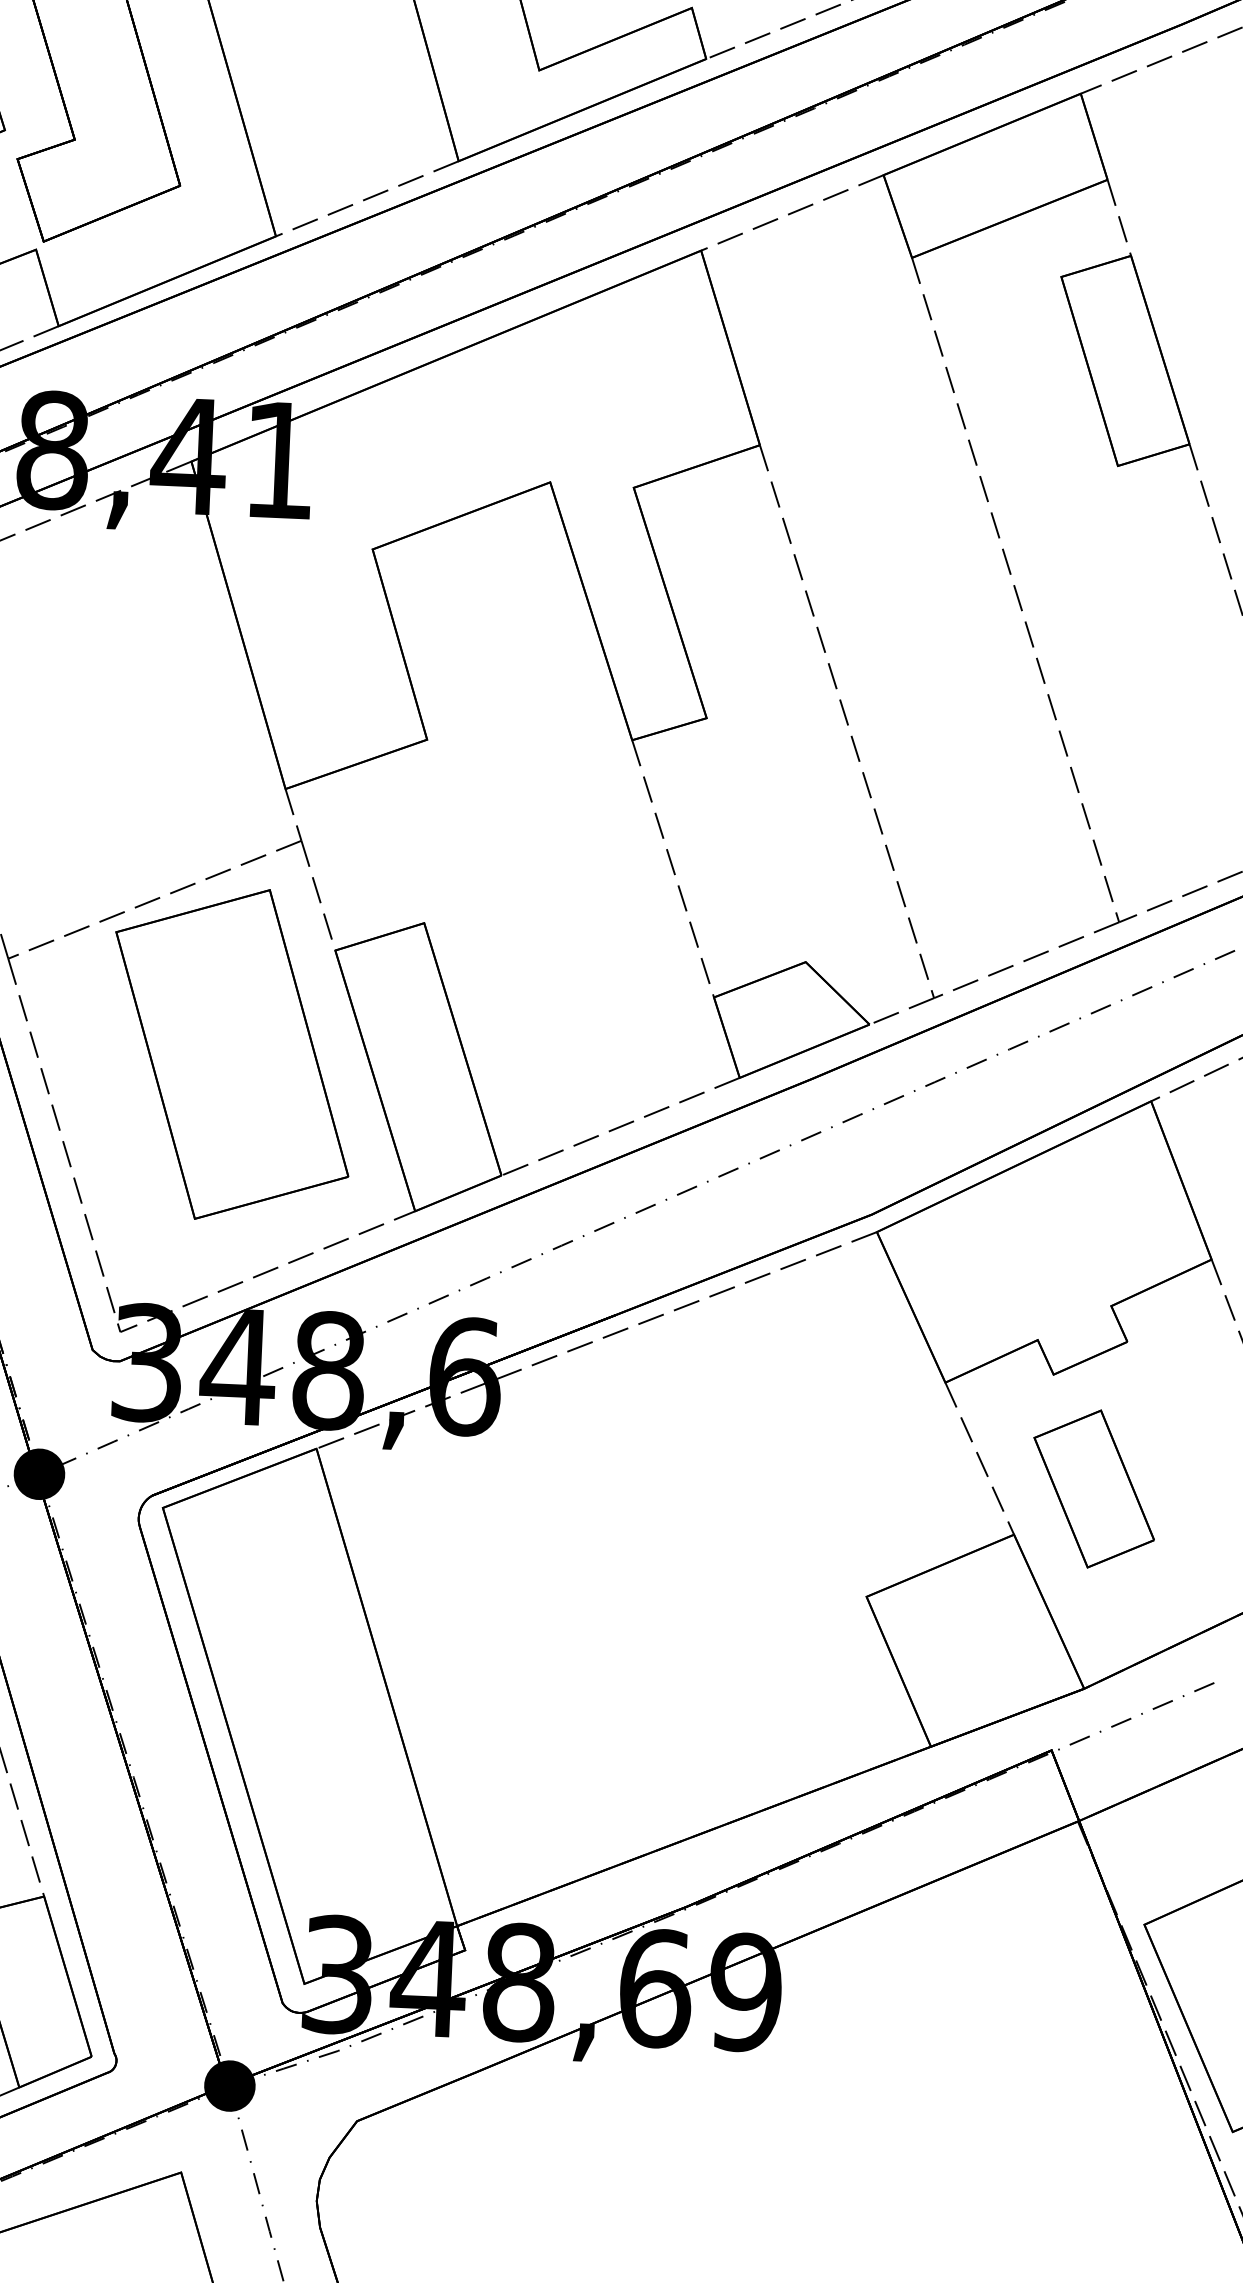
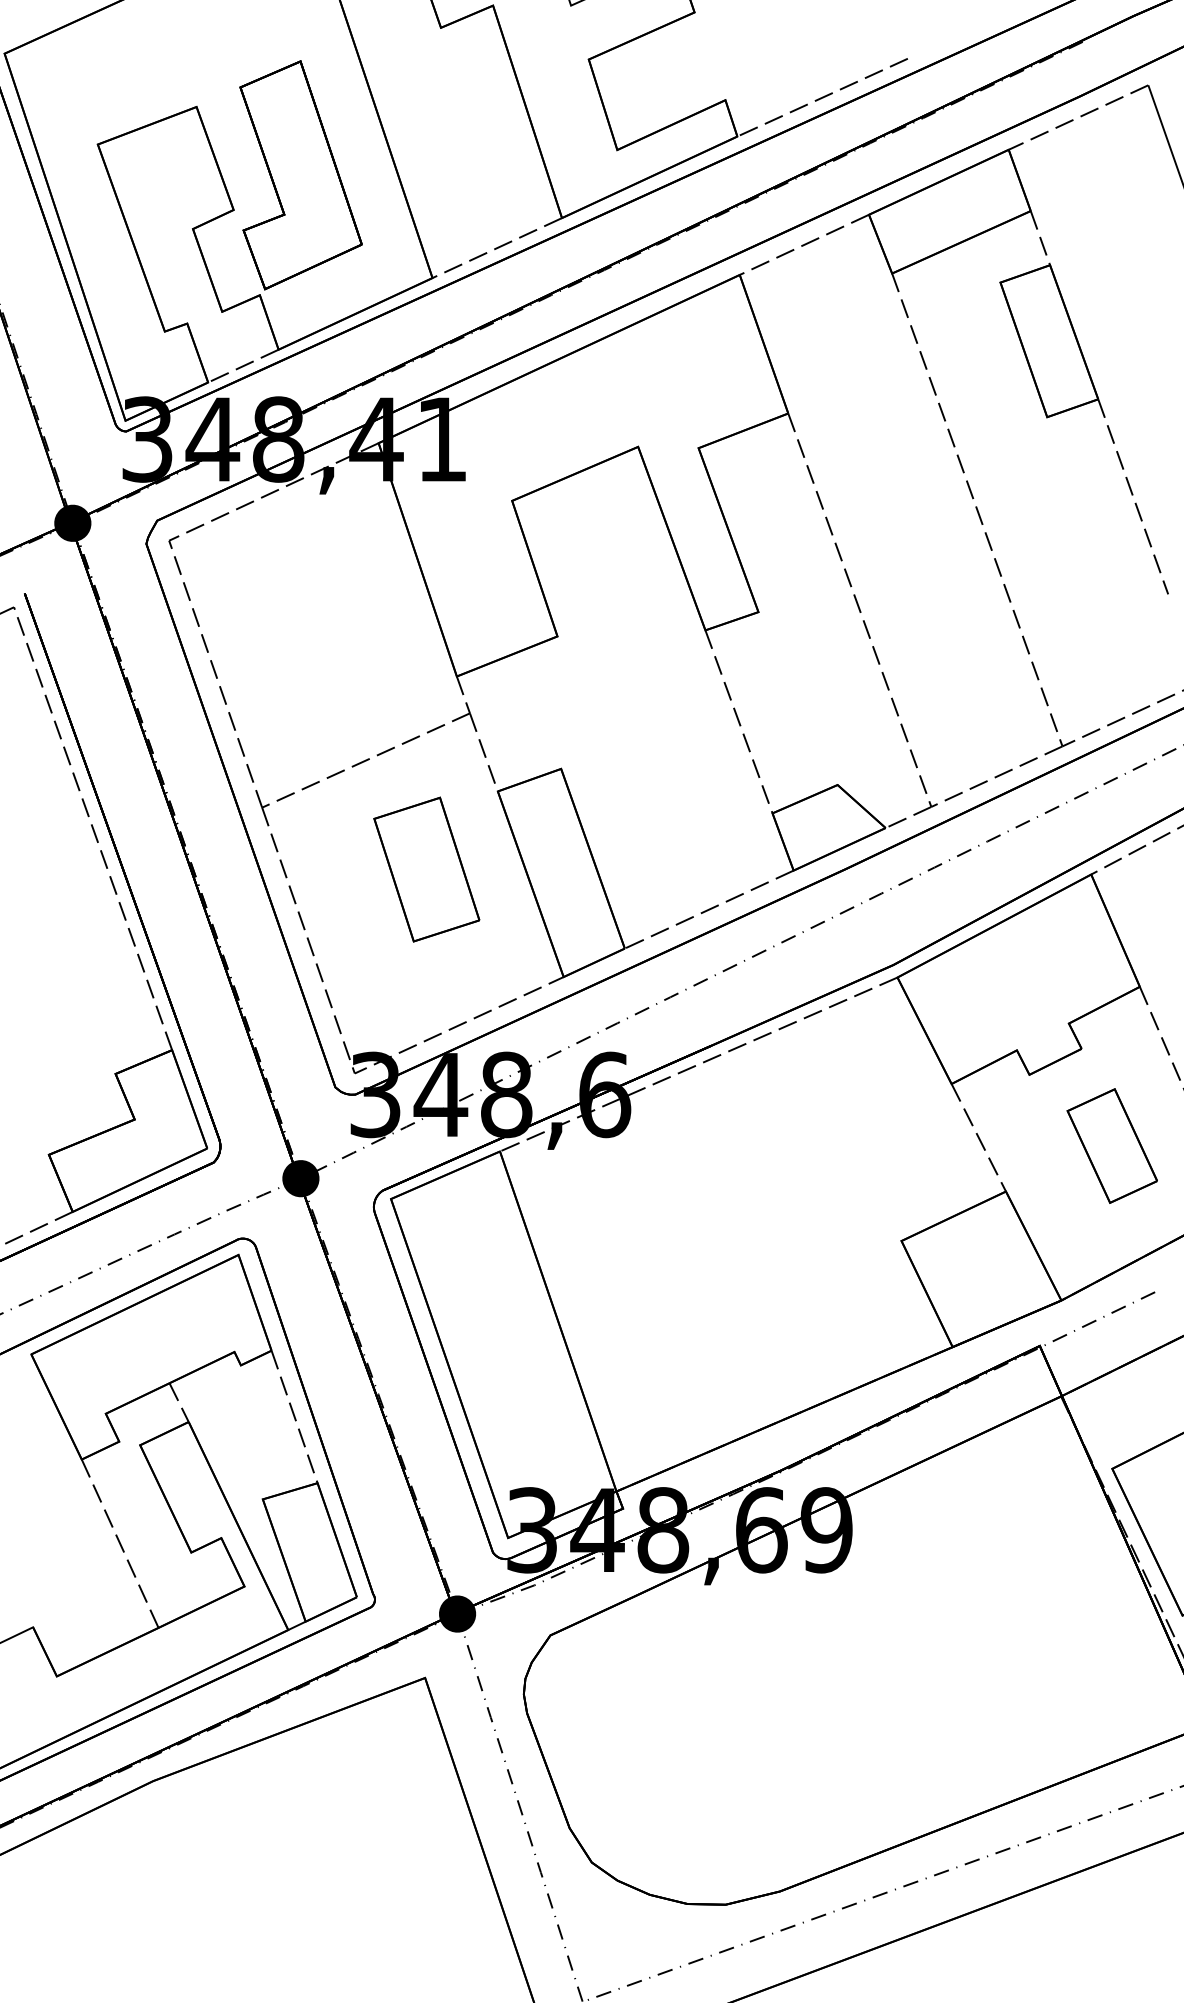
part: (231, 1054) -> (426, 869), size x0.6
part: (1093, 1488) -> (1111, 1145), moved

